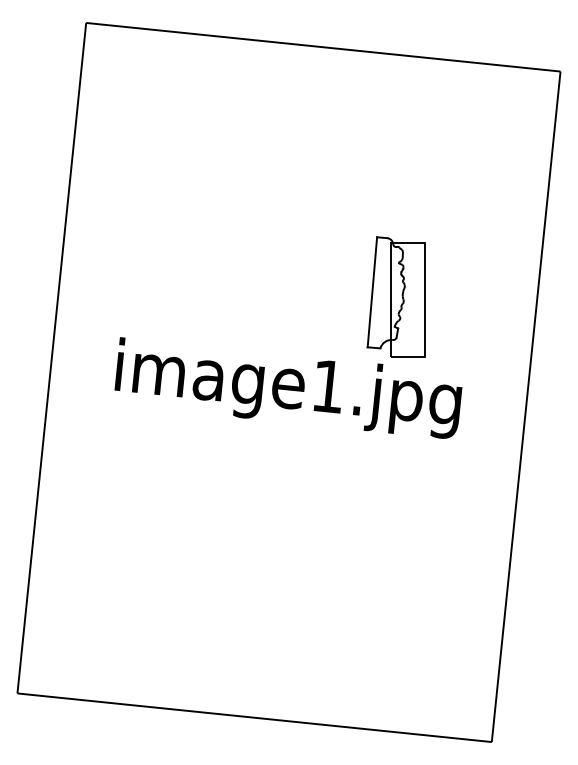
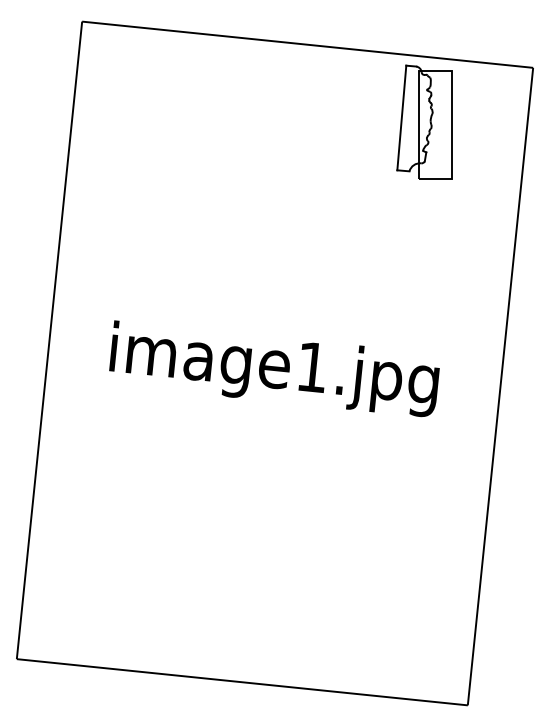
part: (395, 296) -> (423, 121), moved

